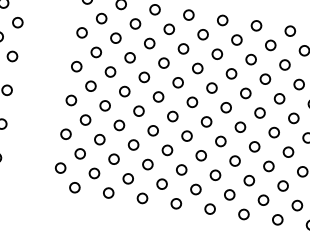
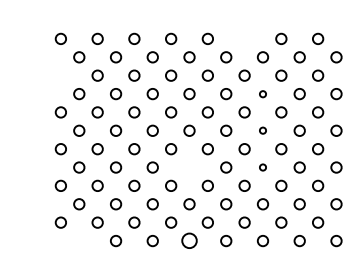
circle: (256, 25) -> (244, 38), removed
circle: (81, 32) -> (60, 75), removed
circle: (264, 79) -> (262, 94), size x0.6
circle: (259, 112) -> (262, 130), size x0.6
circle: (187, 136) -> (189, 167), removed
circle: (254, 146) -> (262, 167), size x0.6
circle: (75, 188) -> (79, 241), removed
circle: (176, 204) -> (189, 241), size x1.4

